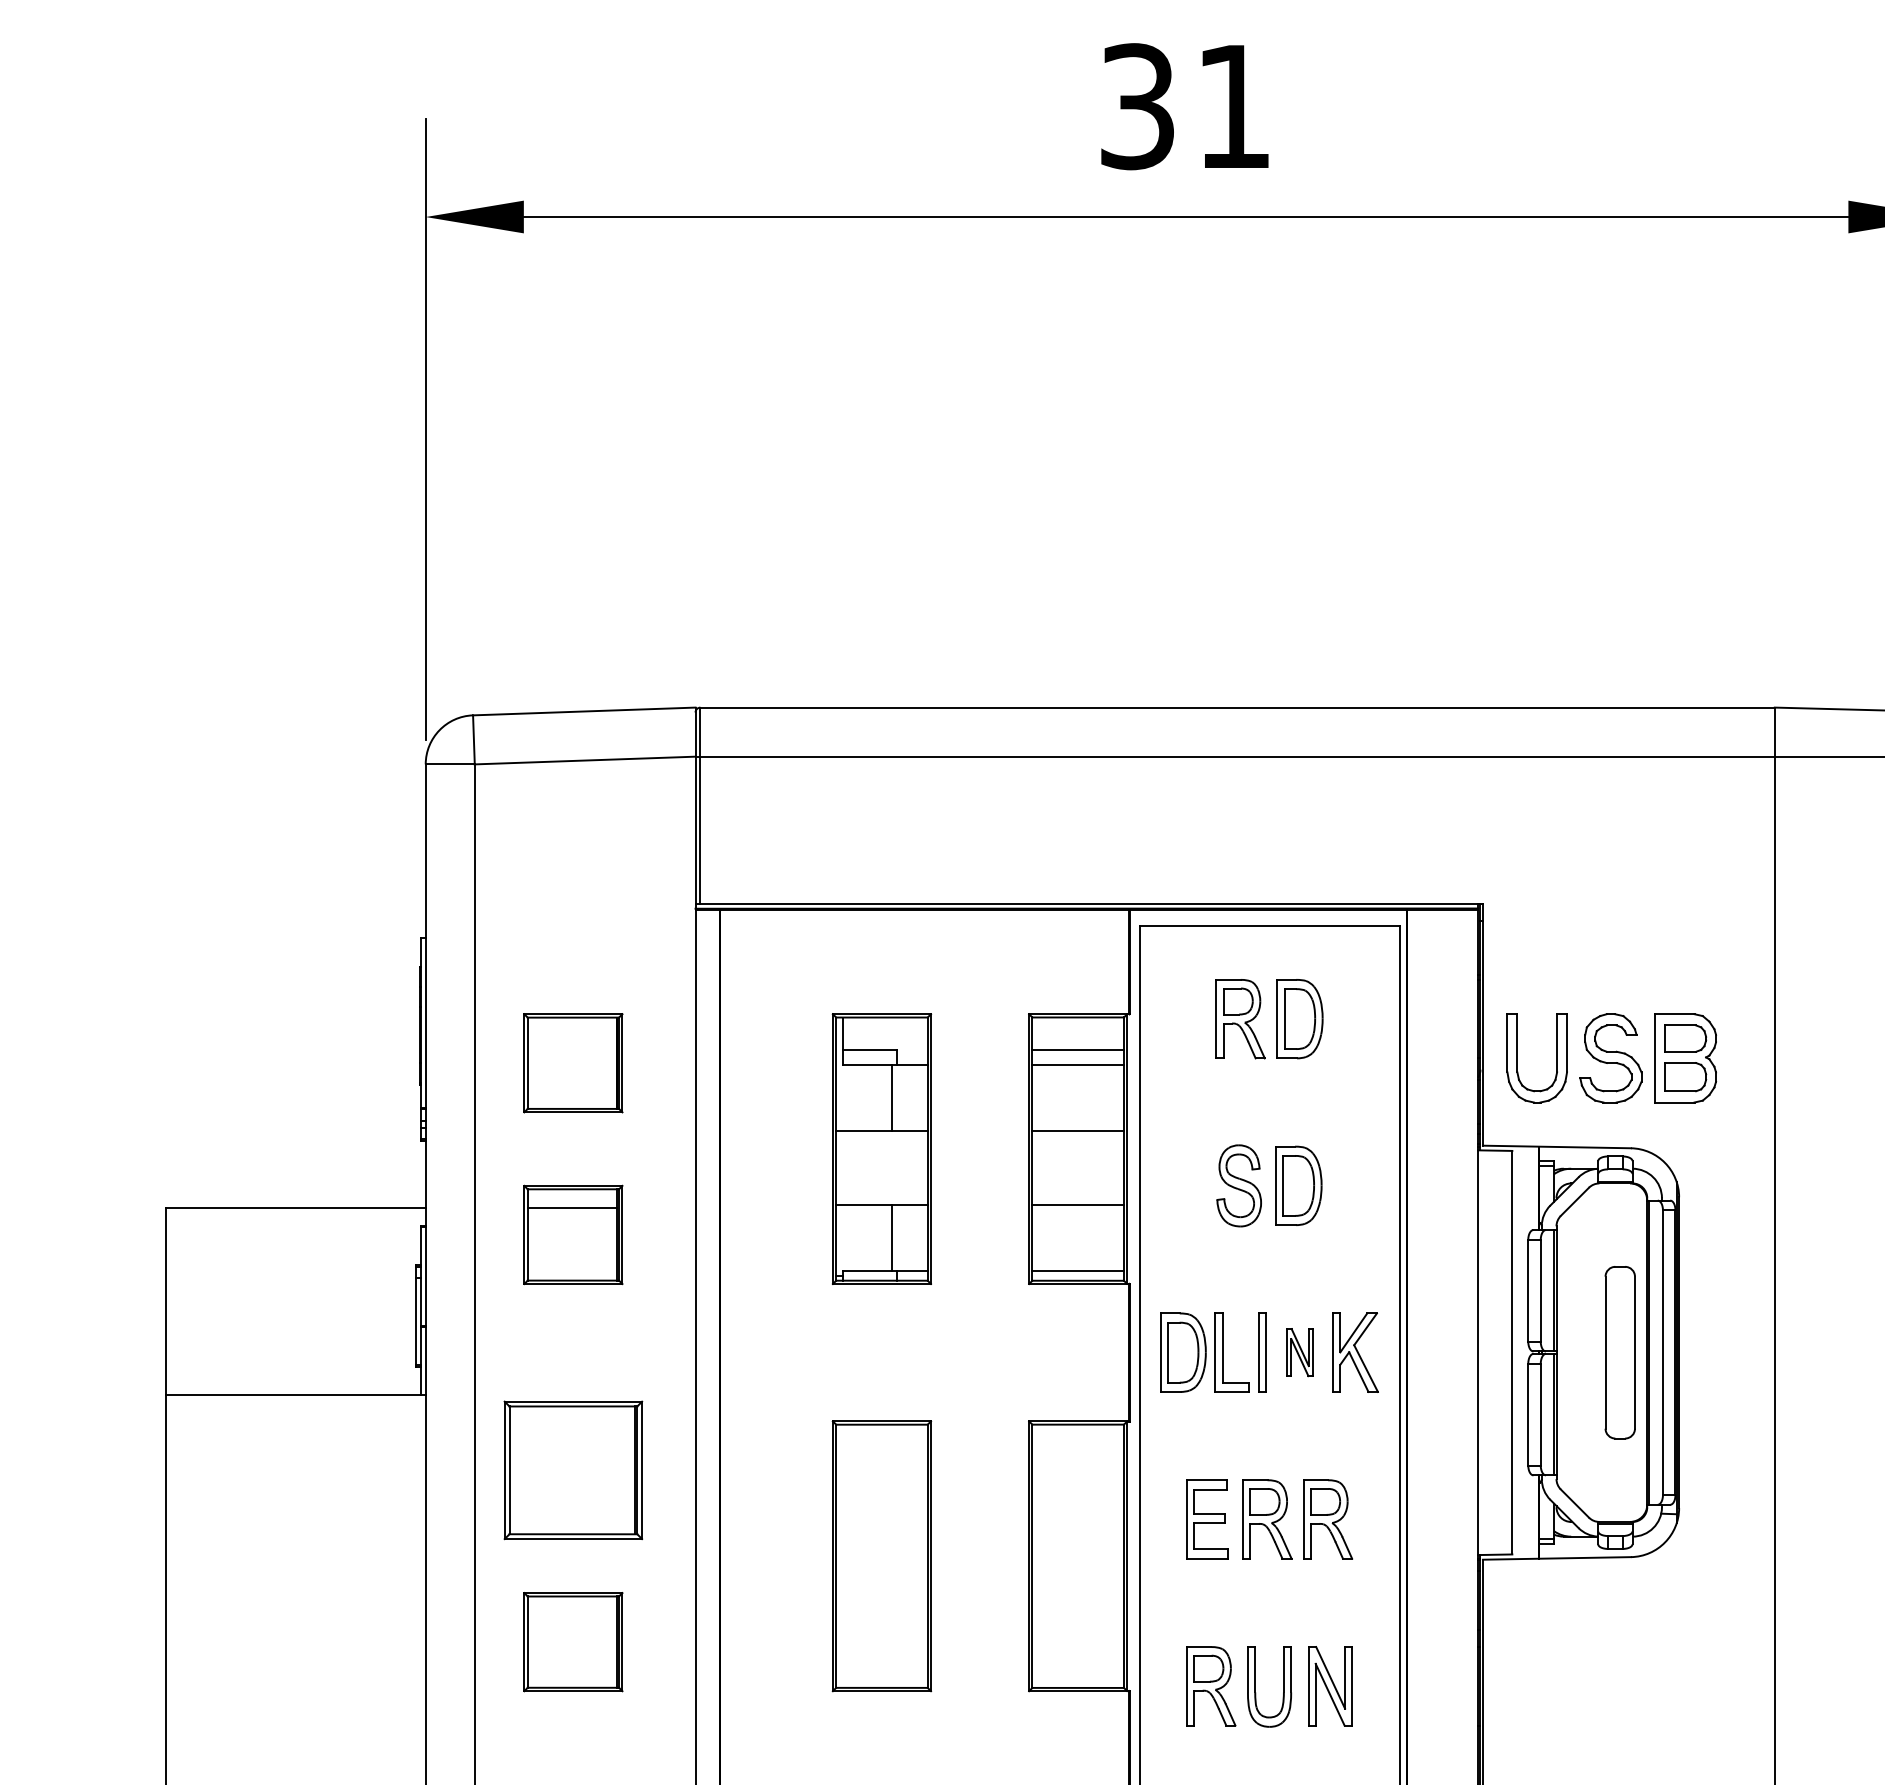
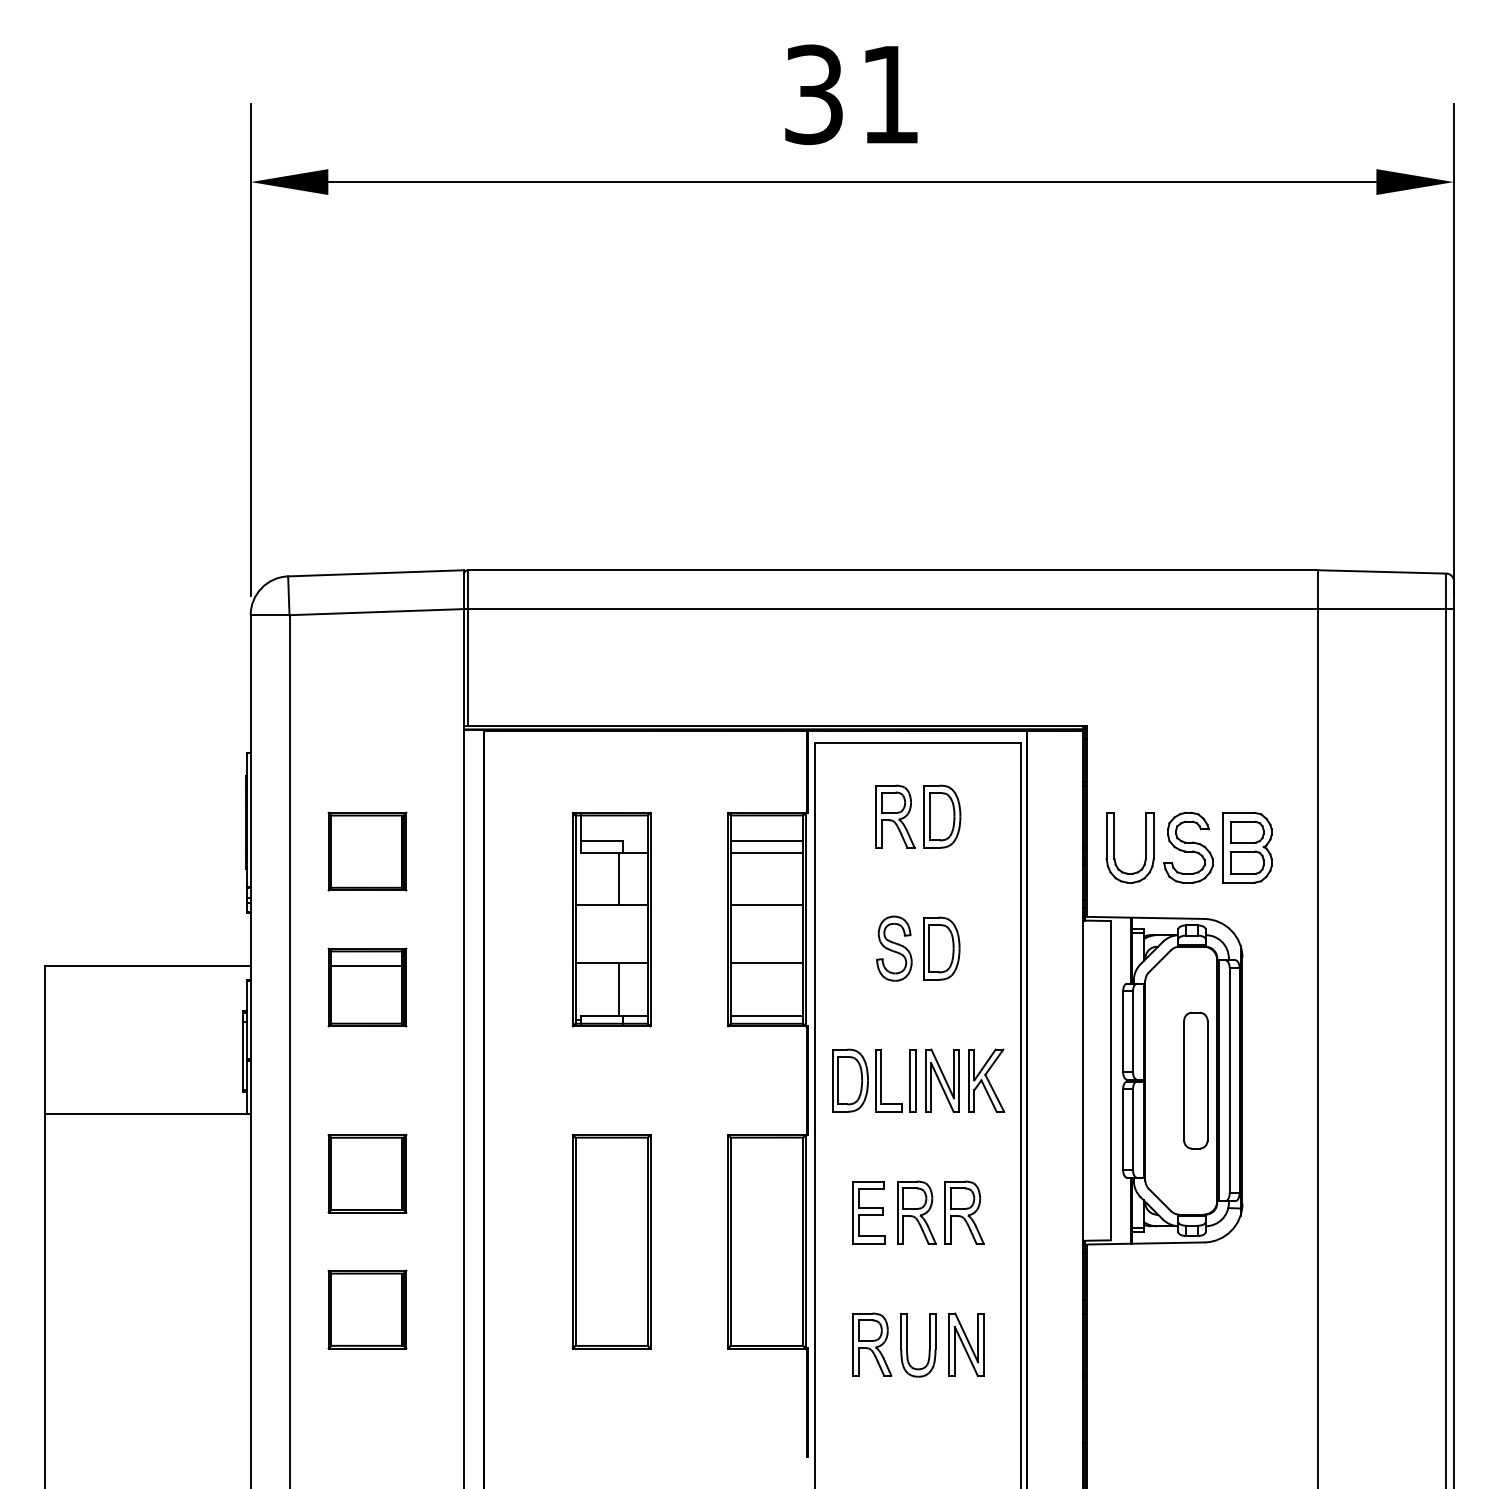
part: (1300, 1352) -> (942, 1080), size x1.67
part: (573, 1469) -> (367, 1173), size x0.71

